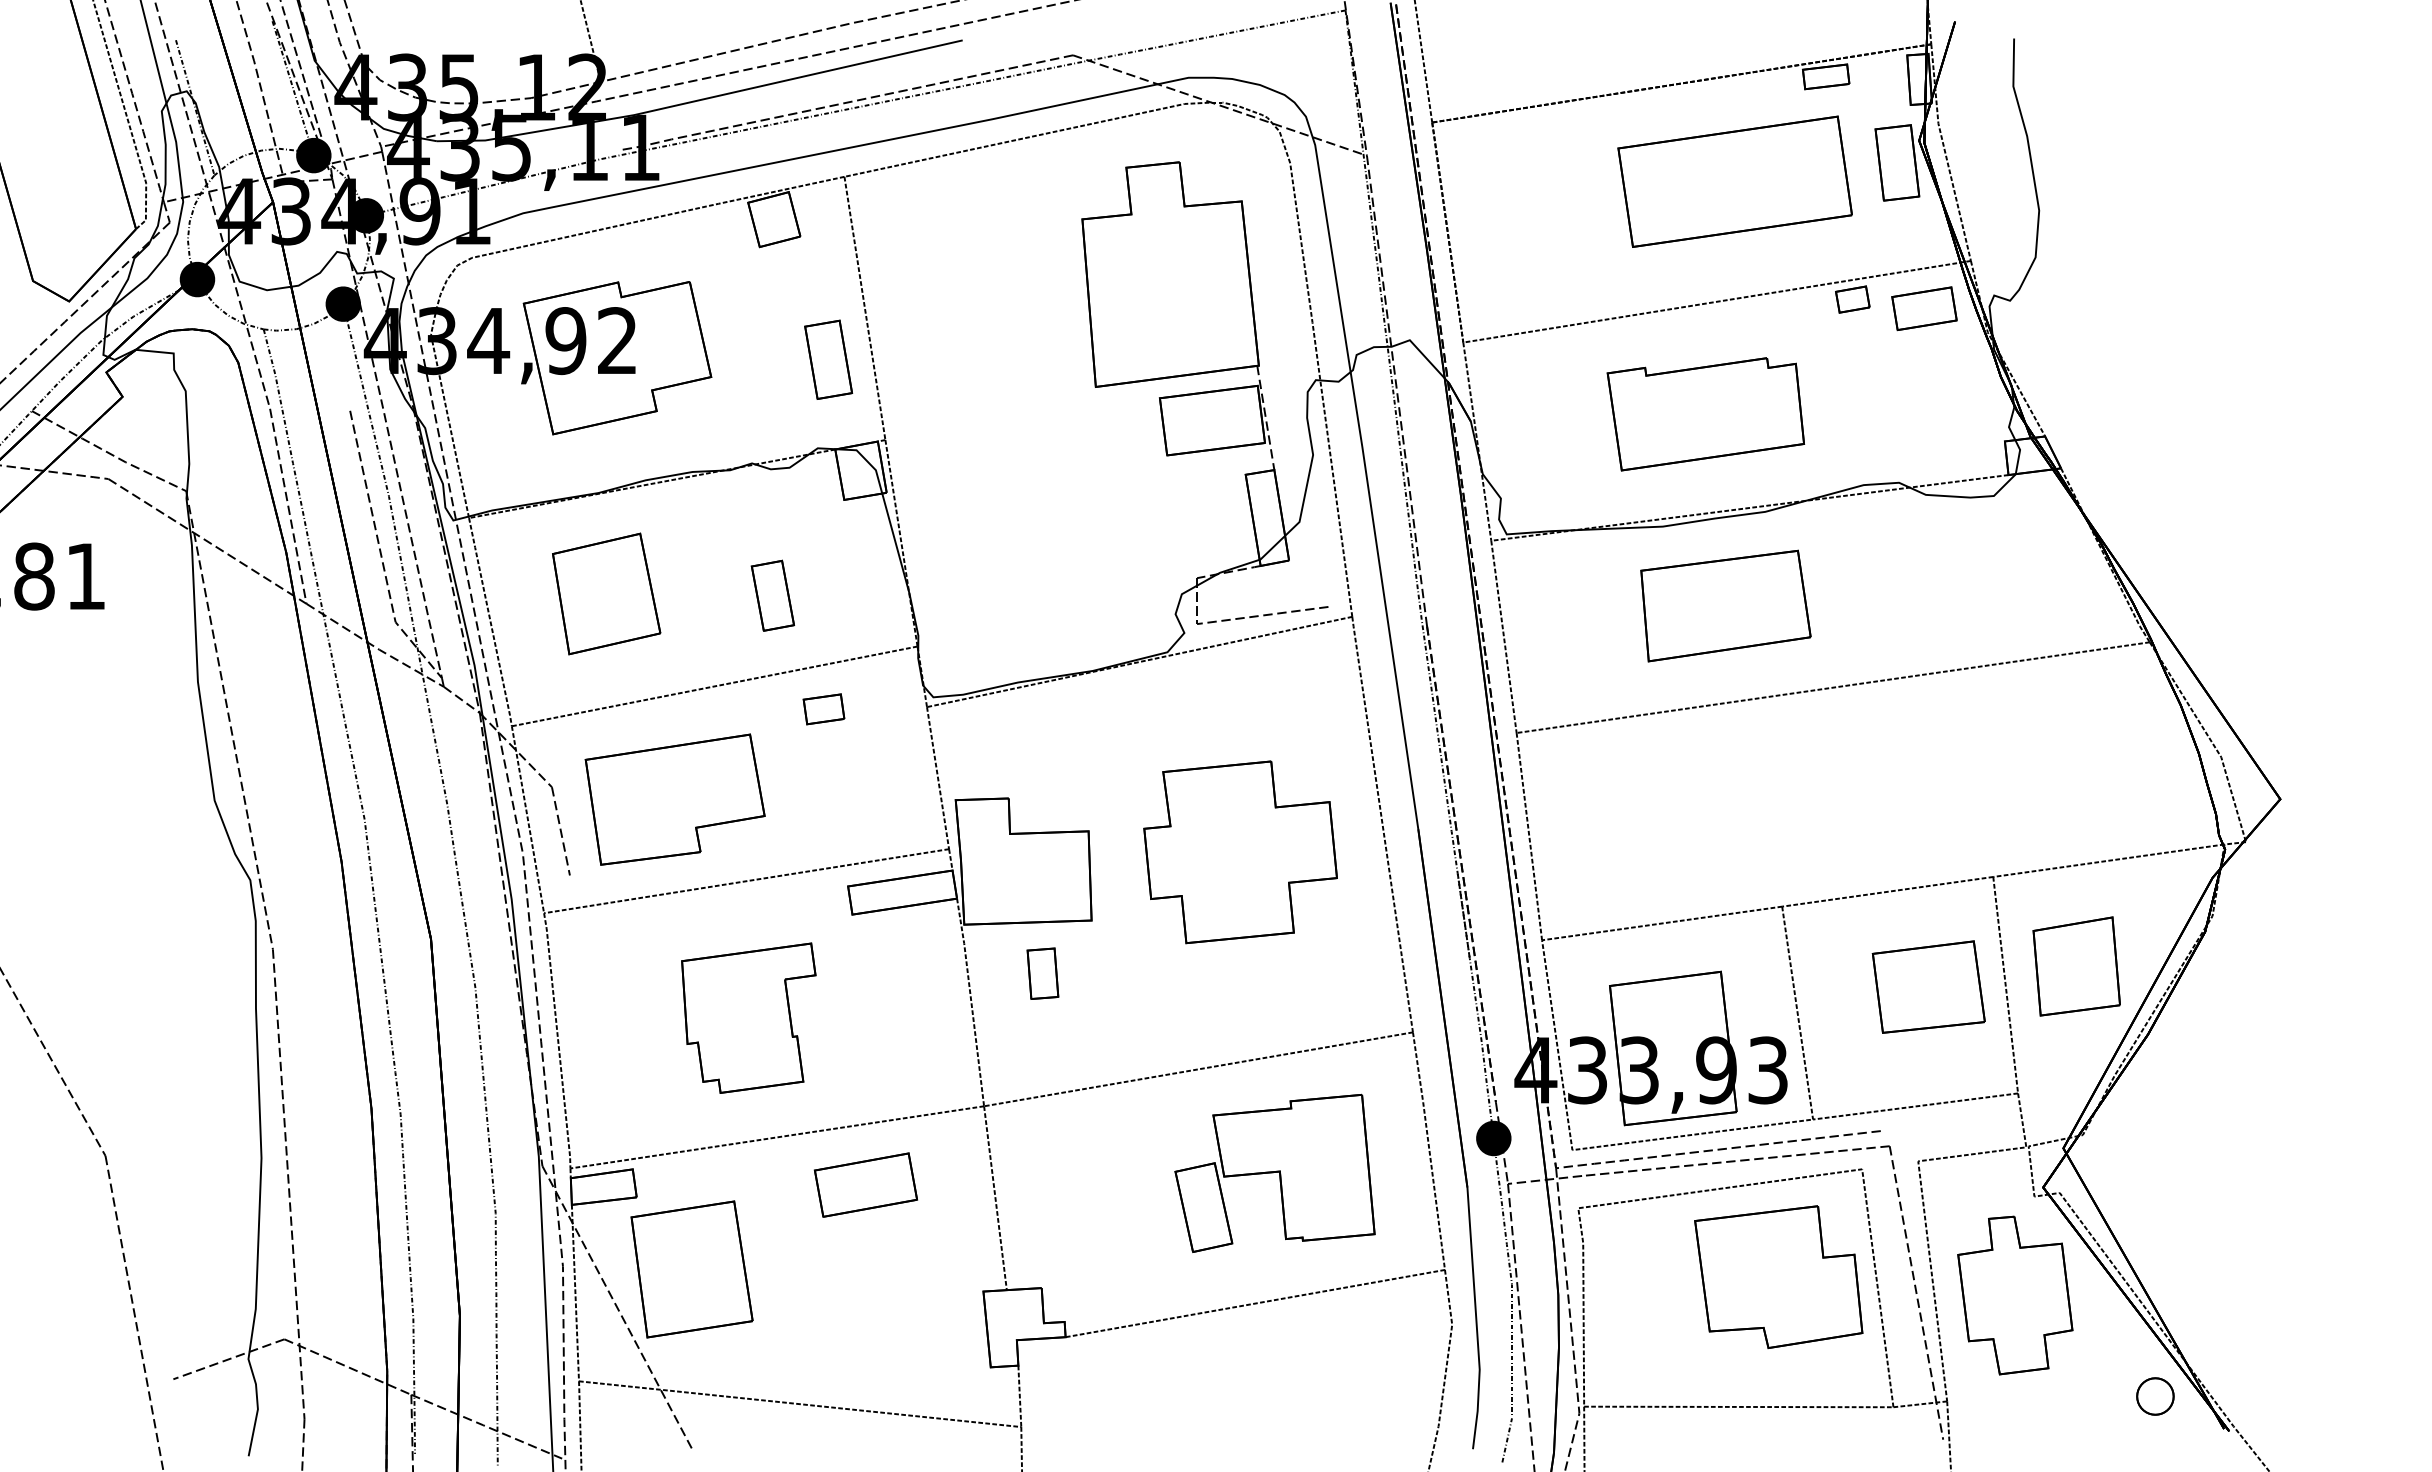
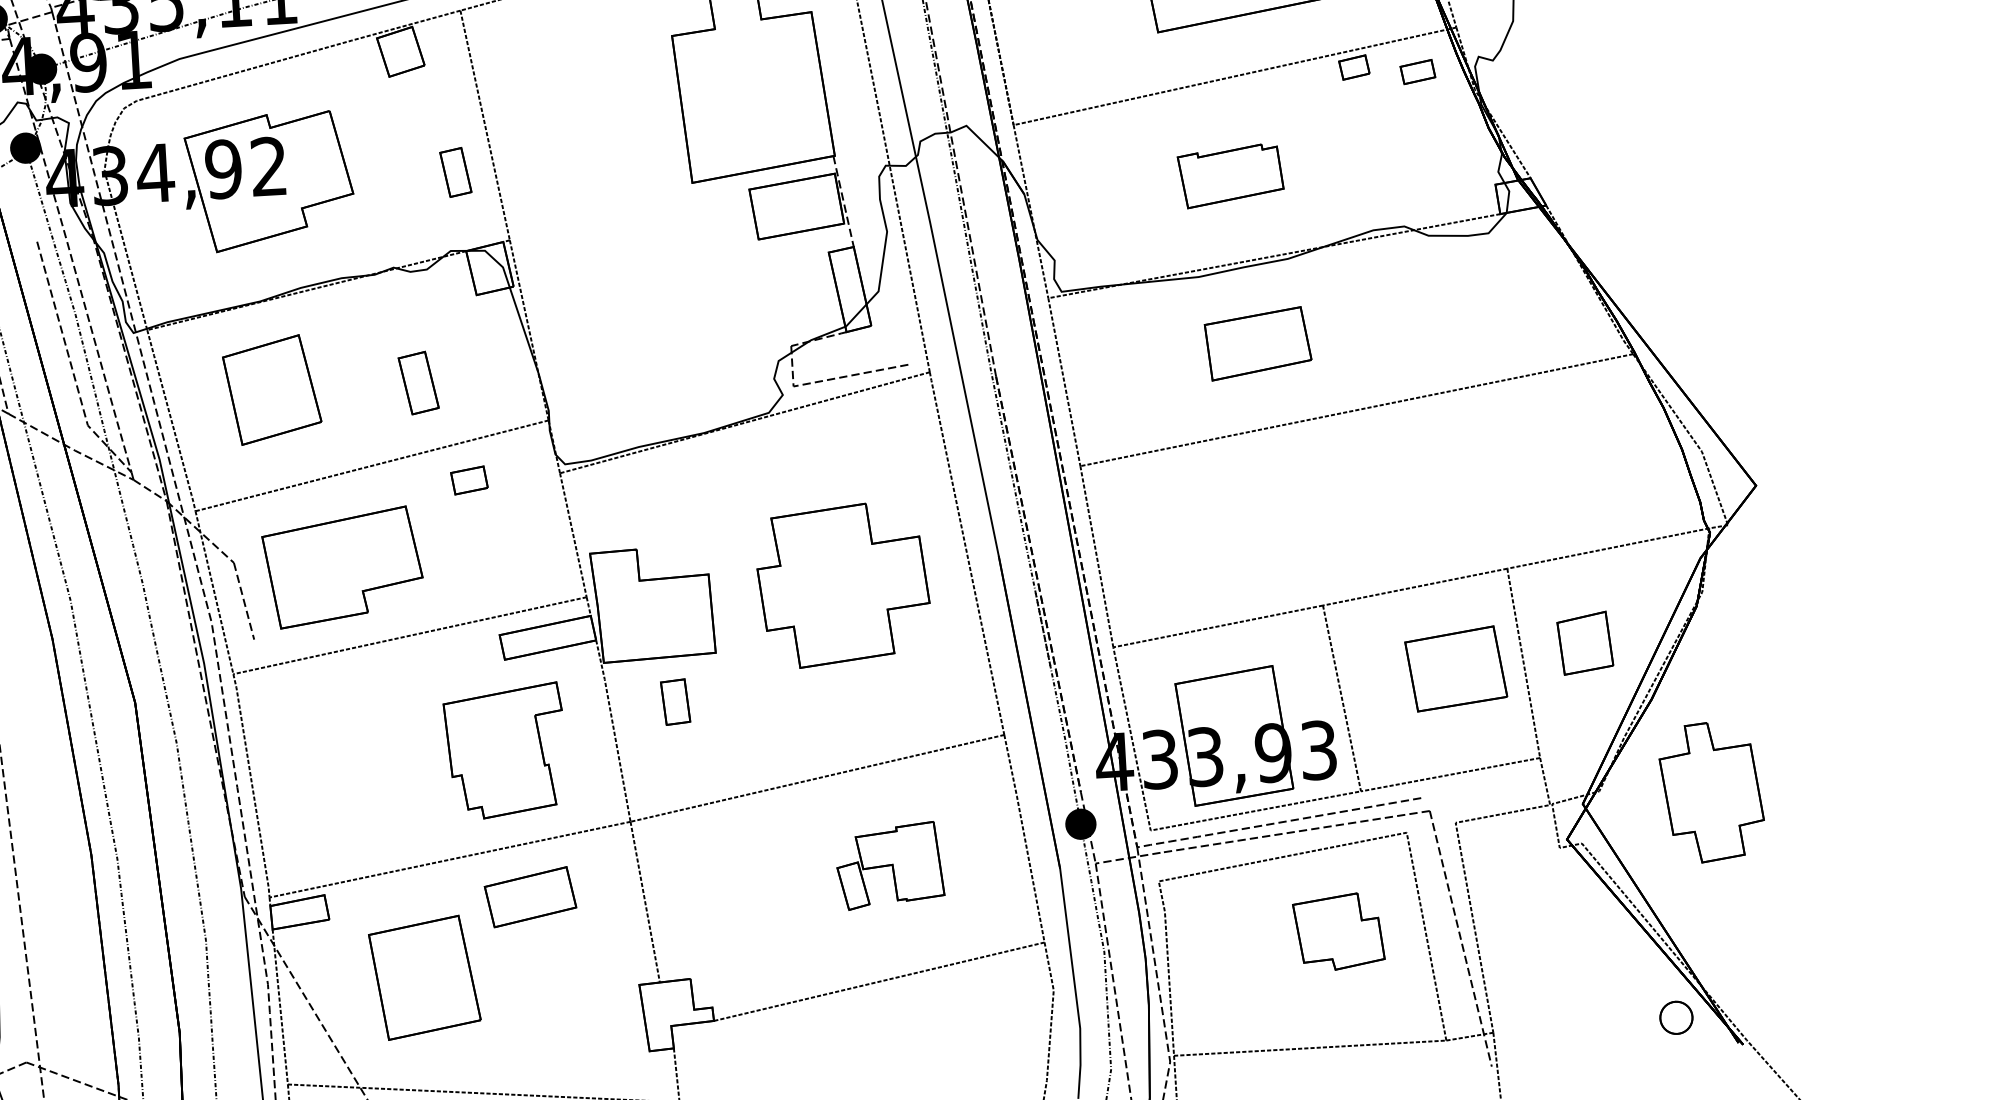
part: (1924, 308) -> (1417, 71), size x0.6
part: (828, 359) -> (455, 172), size x0.7
part: (1705, 414) -> (1230, 176), size x0.6
part: (1725, 605) -> (1257, 343), size x0.7
part: (2076, 966) -> (1585, 643), size x0.7
part: (748, 1017) -> (504, 750), moved
part: (1274, 1172) -> (889, 865), size x0.6
part: (691, 1269) -> (424, 977), moved
part: (1778, 1277) -> (1338, 932), size x0.6
part: (2015, 1295) -> (1712, 792), moved

